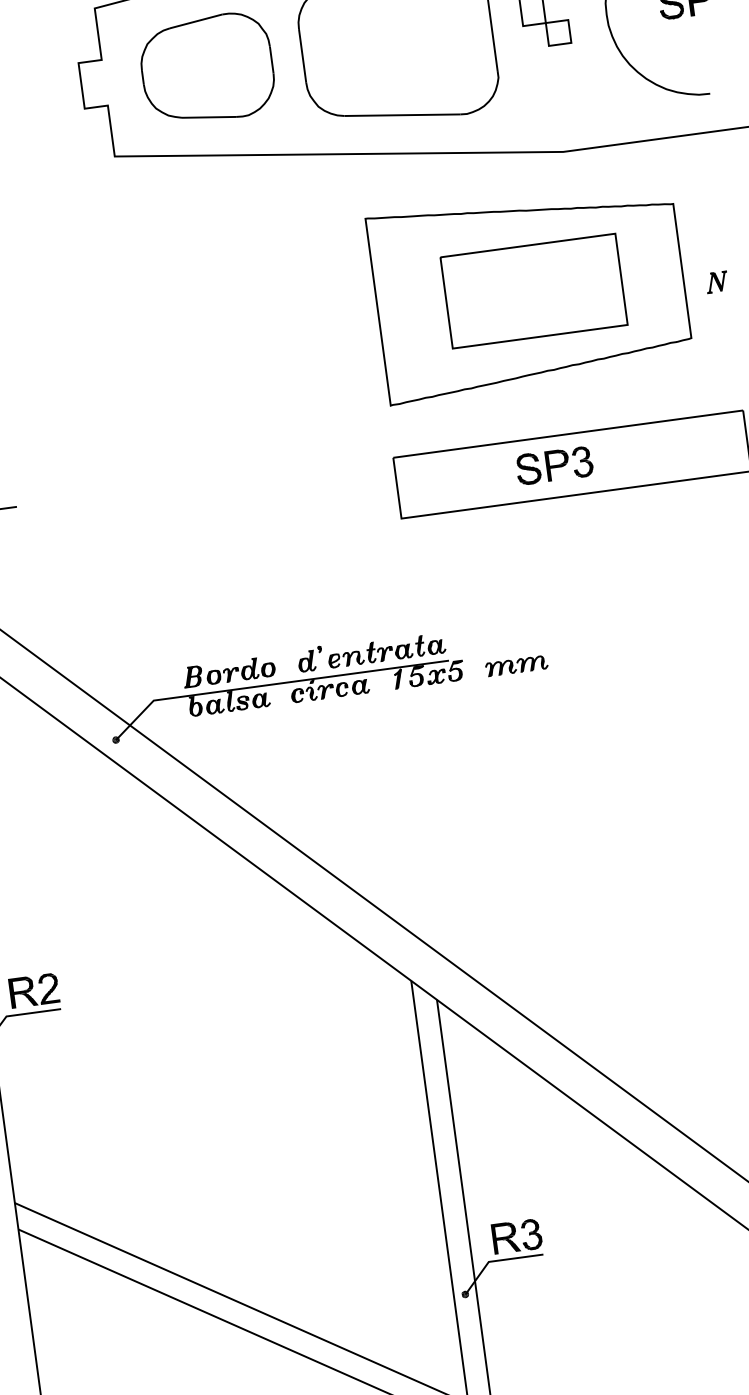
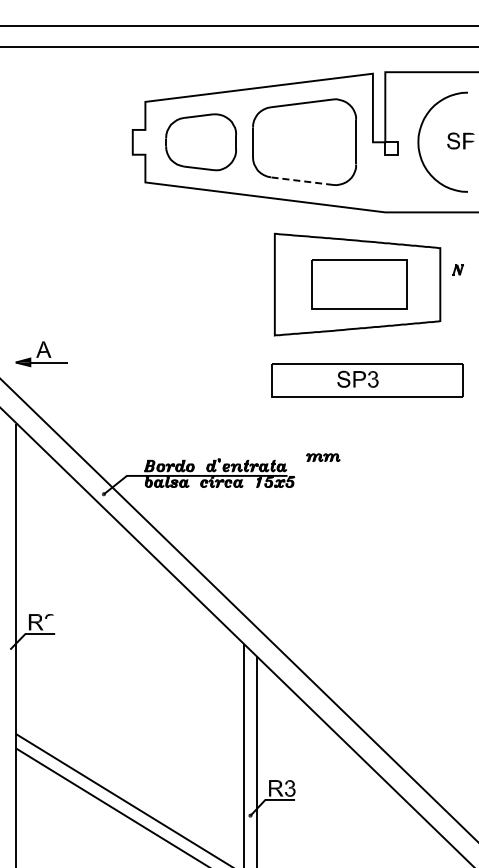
line: (401, 115) -> (301, 181), solid -> dashed
part: (715, 281) -> (457, 269), moved
part: (517, 665) -> (323, 457), moved
fill: (47, 989) -> (49, 622), removed

